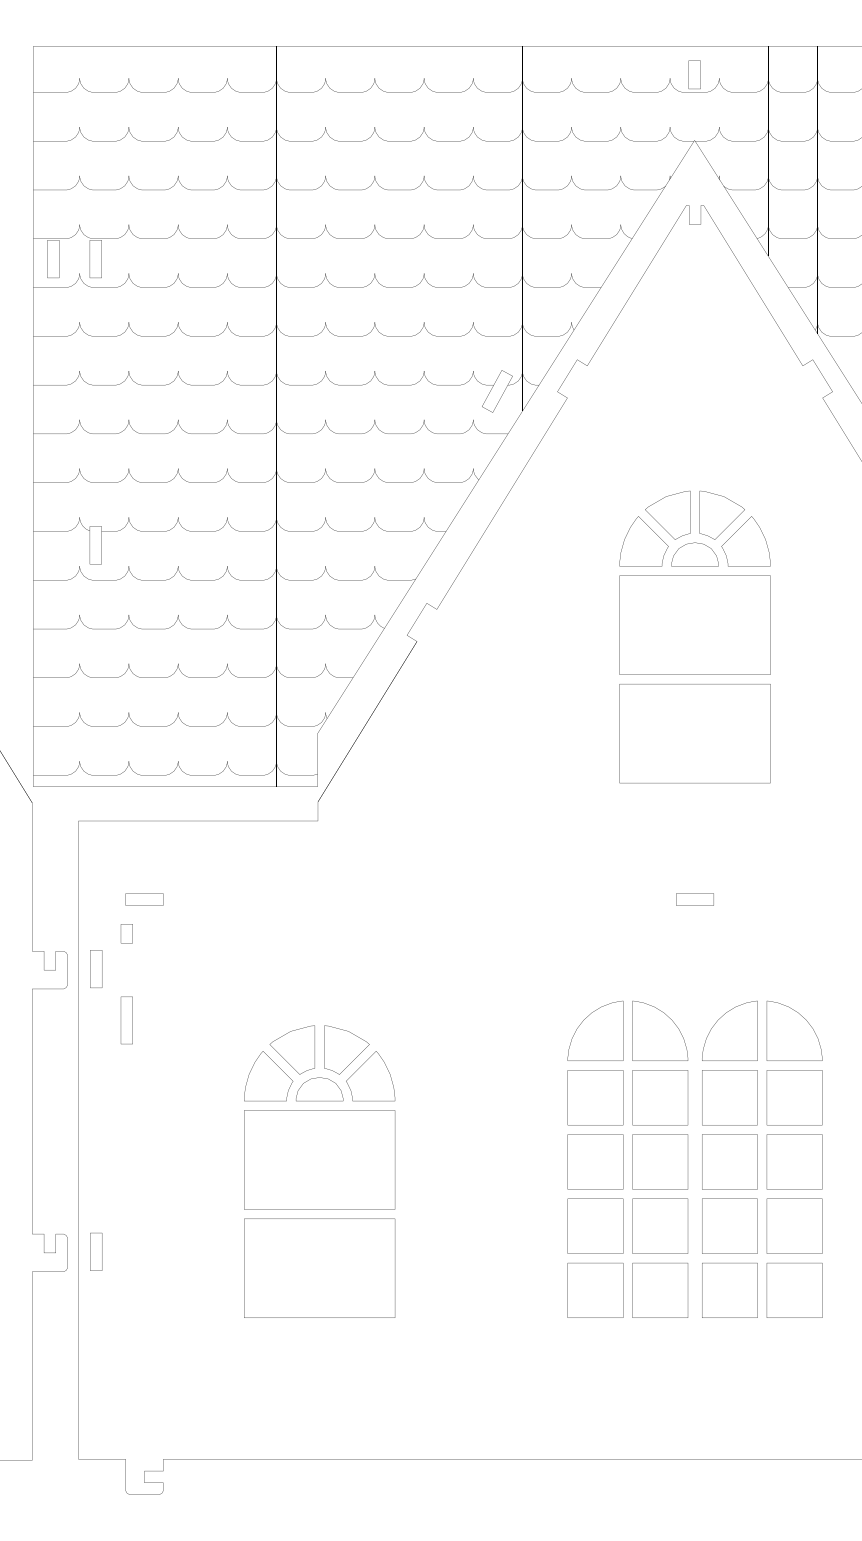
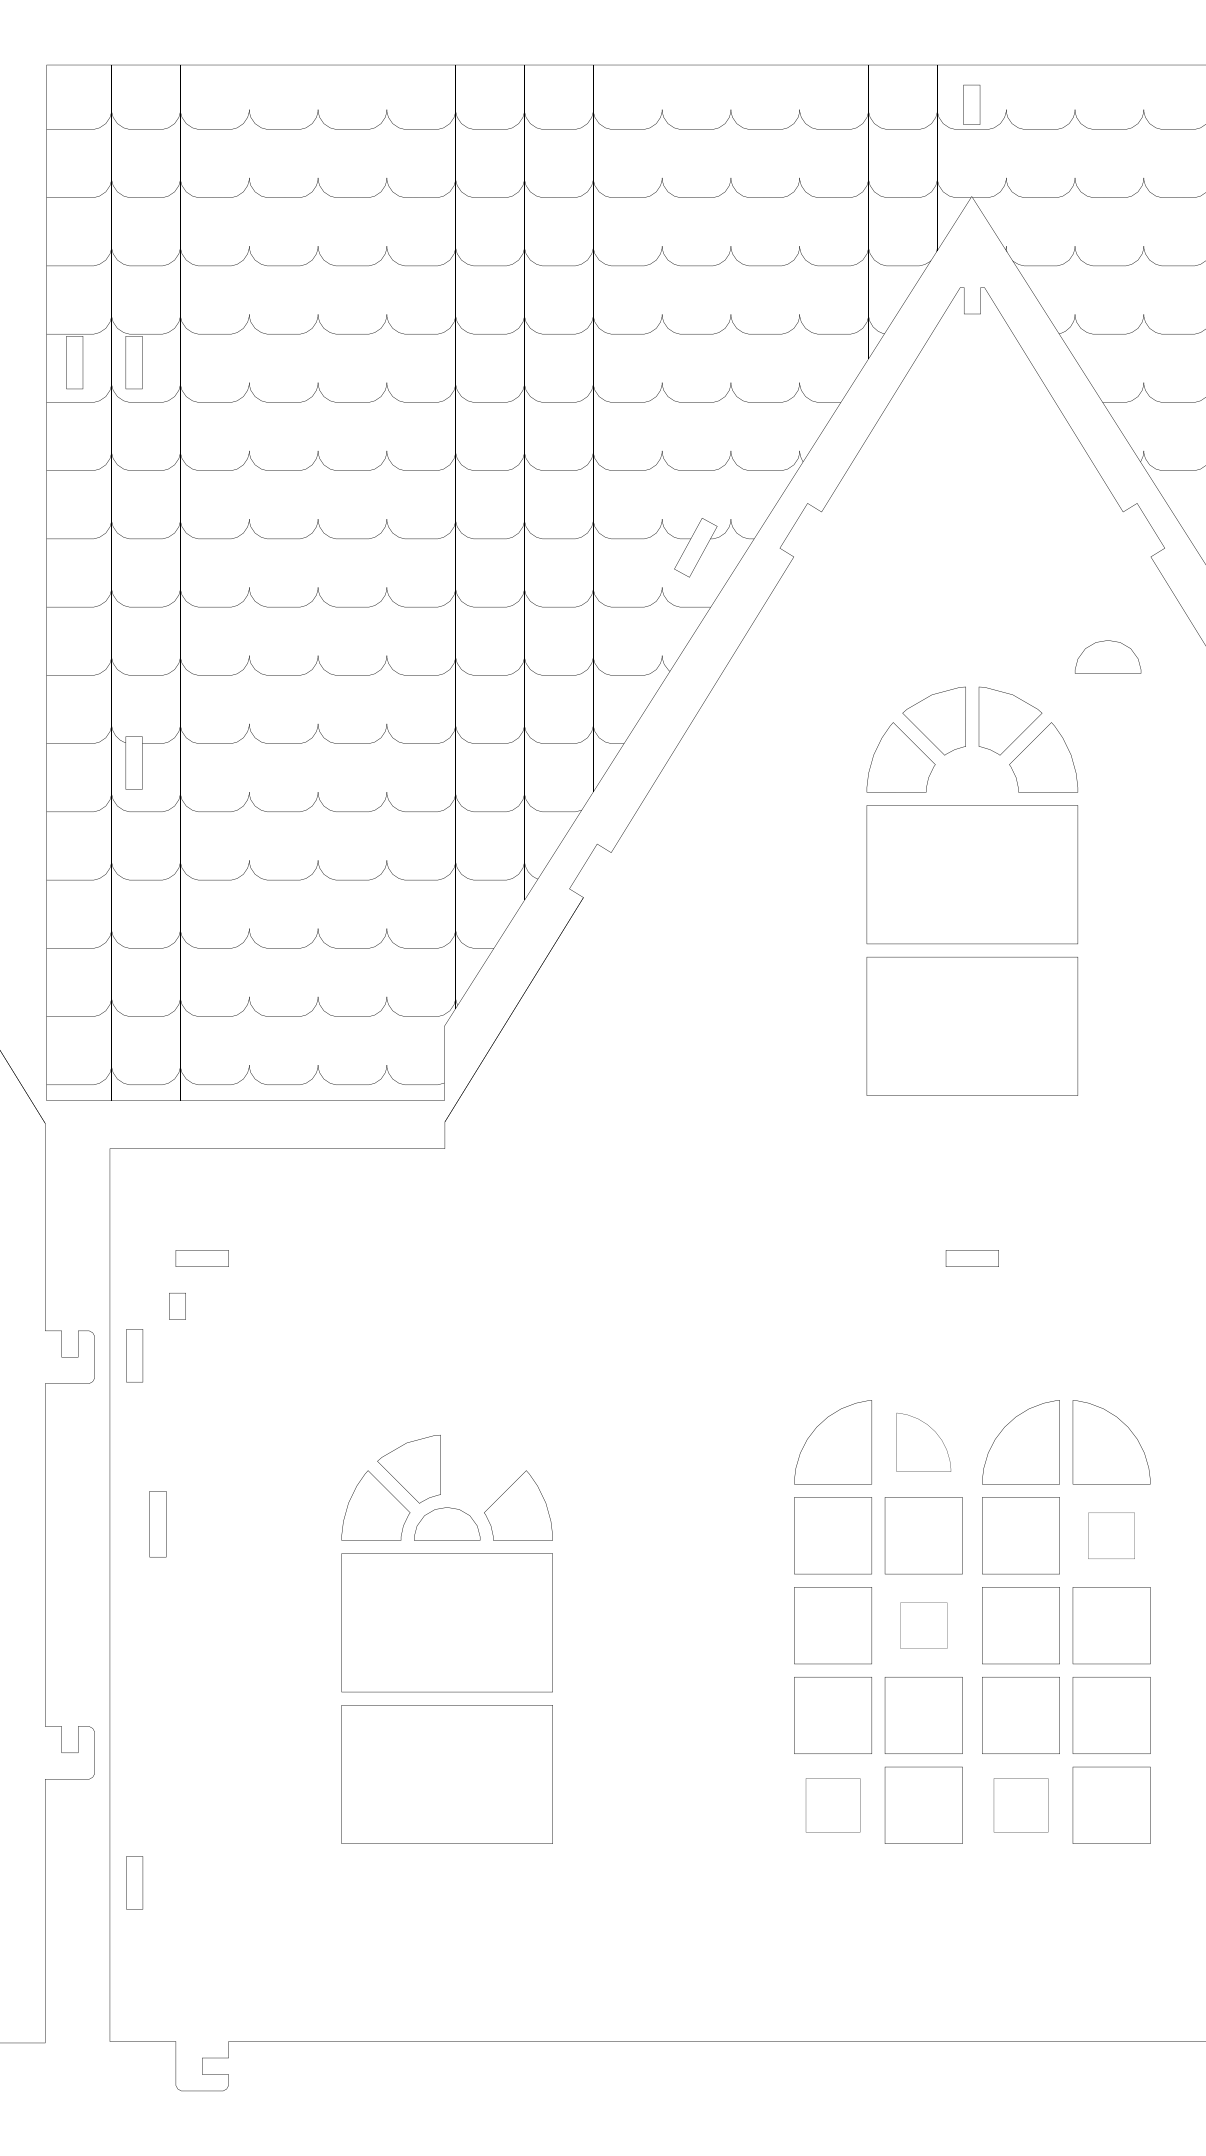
part: (694, 554) -> (1107, 656), moved
part: (126, 1020) -> (157, 1524), moved
part: (660, 1030) -> (924, 1441), size x0.7
part: (346, 1049) -> (484, 1468), removed
part: (794, 1097) -> (1111, 1535), size x0.6
part: (660, 1161) -> (924, 1624), size x0.6
part: (96, 1251) -> (135, 1882), moved
part: (595, 1290) -> (833, 1805), size x0.7
part: (729, 1290) -> (1020, 1805), size x0.7

